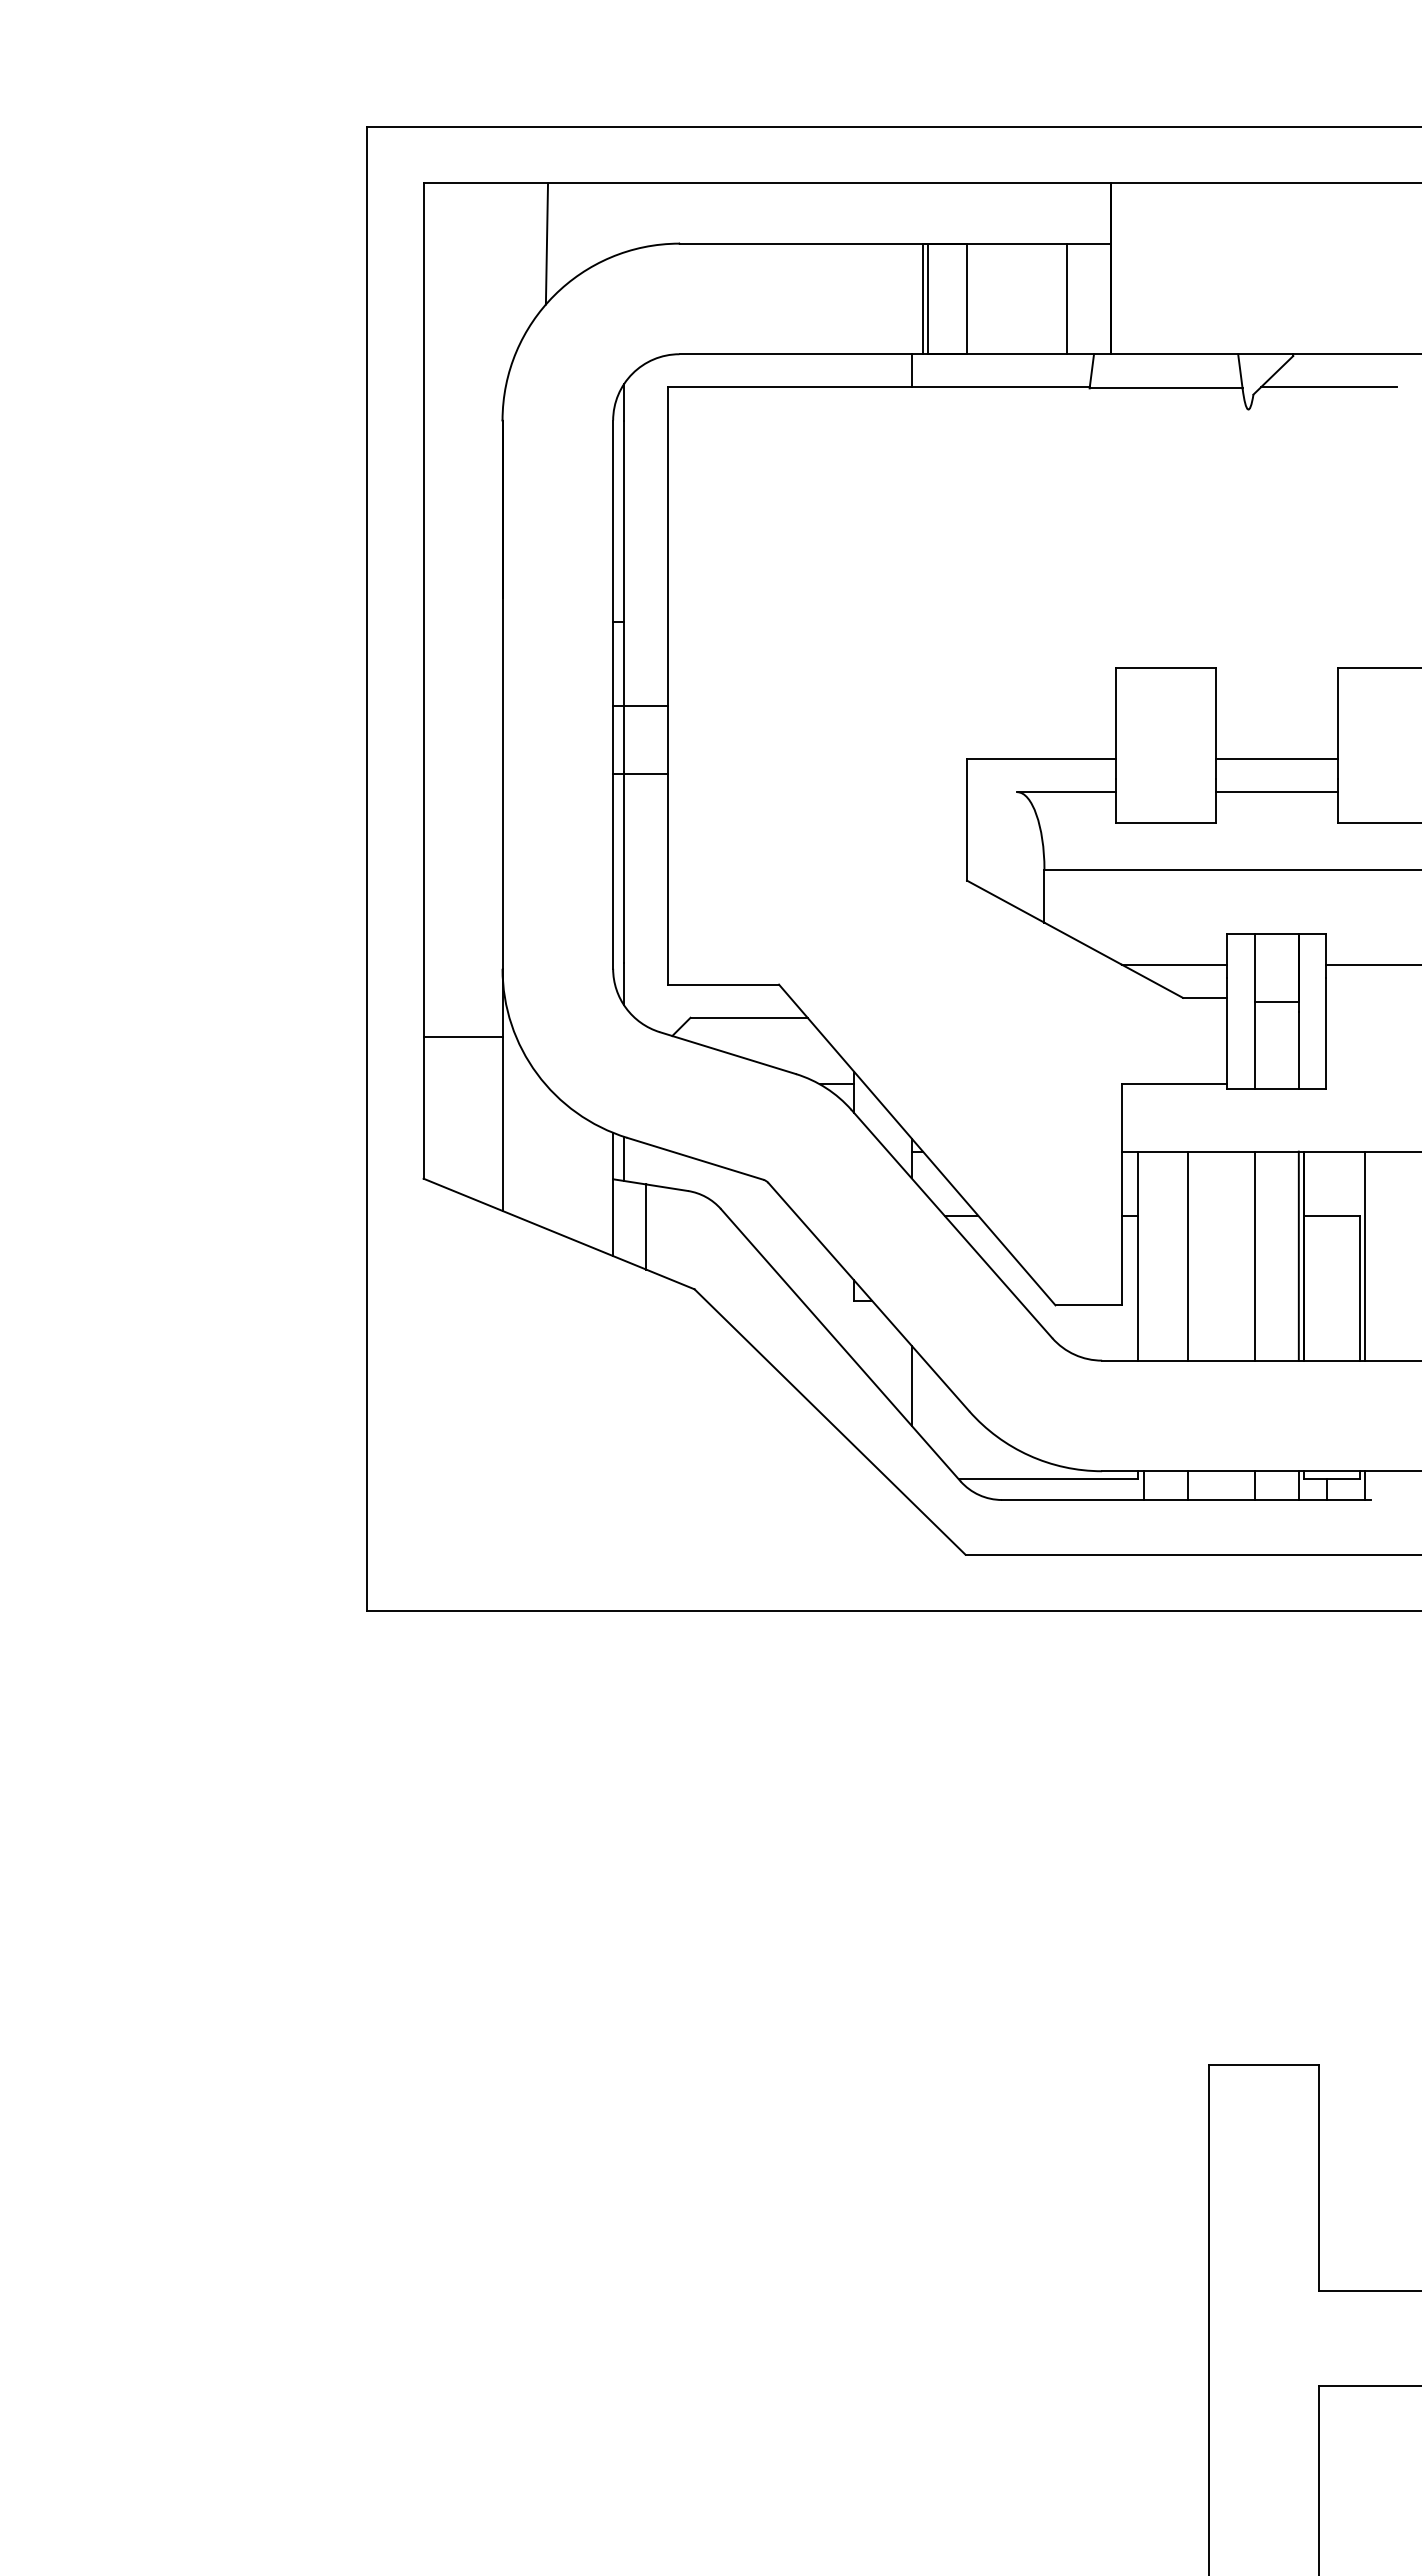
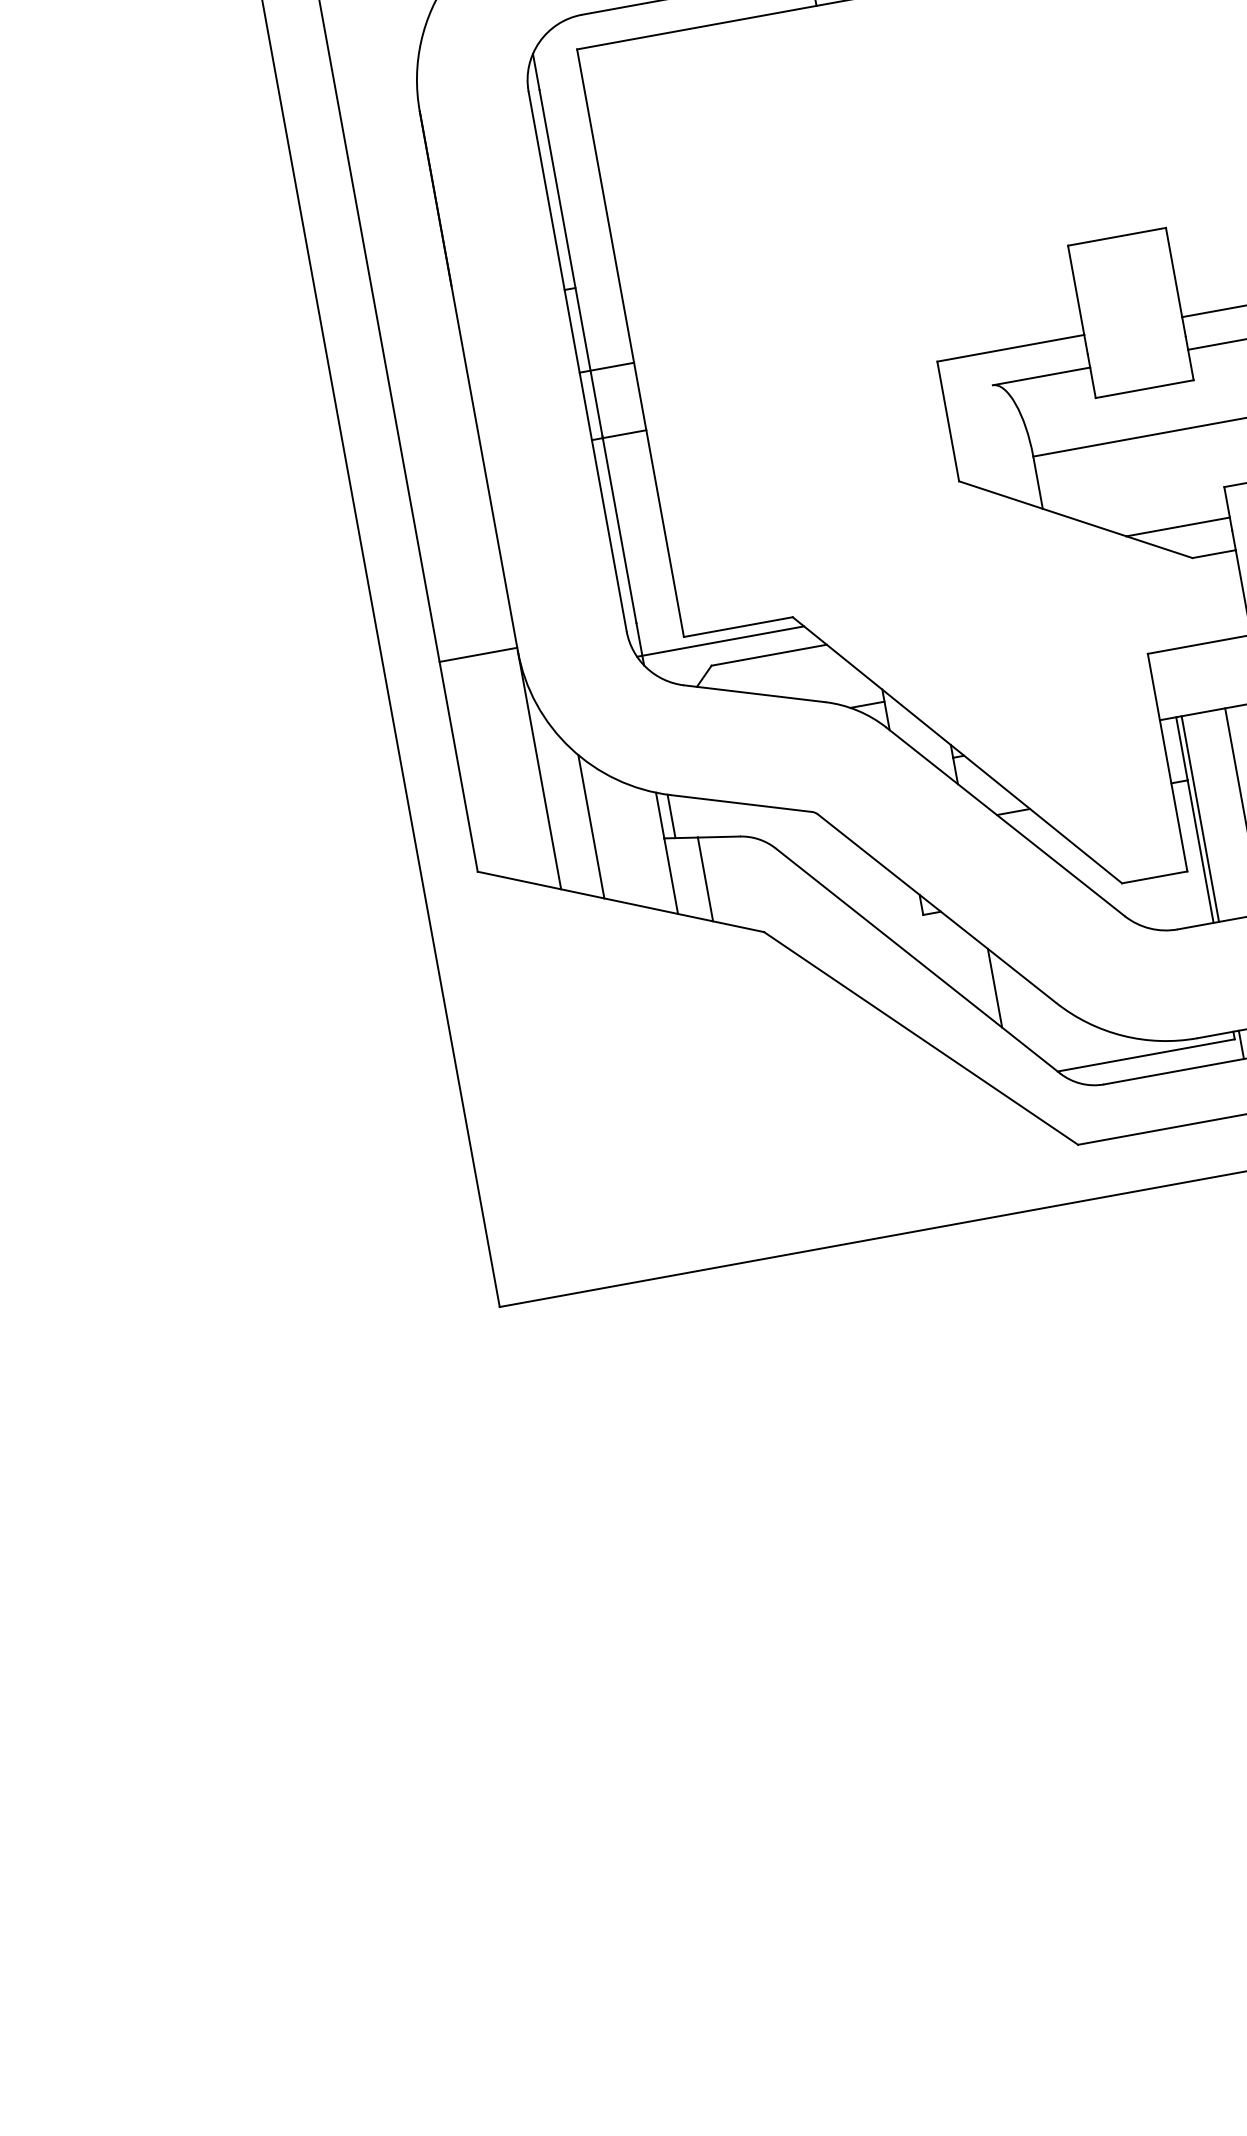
line: (703, 995) -> (720, 641), added
line: (462, 1037) -> (477, 655), moved
line: (543, 1154) -> (591, 826), added
line: (1143, 1255) -> (1199, 818), added

